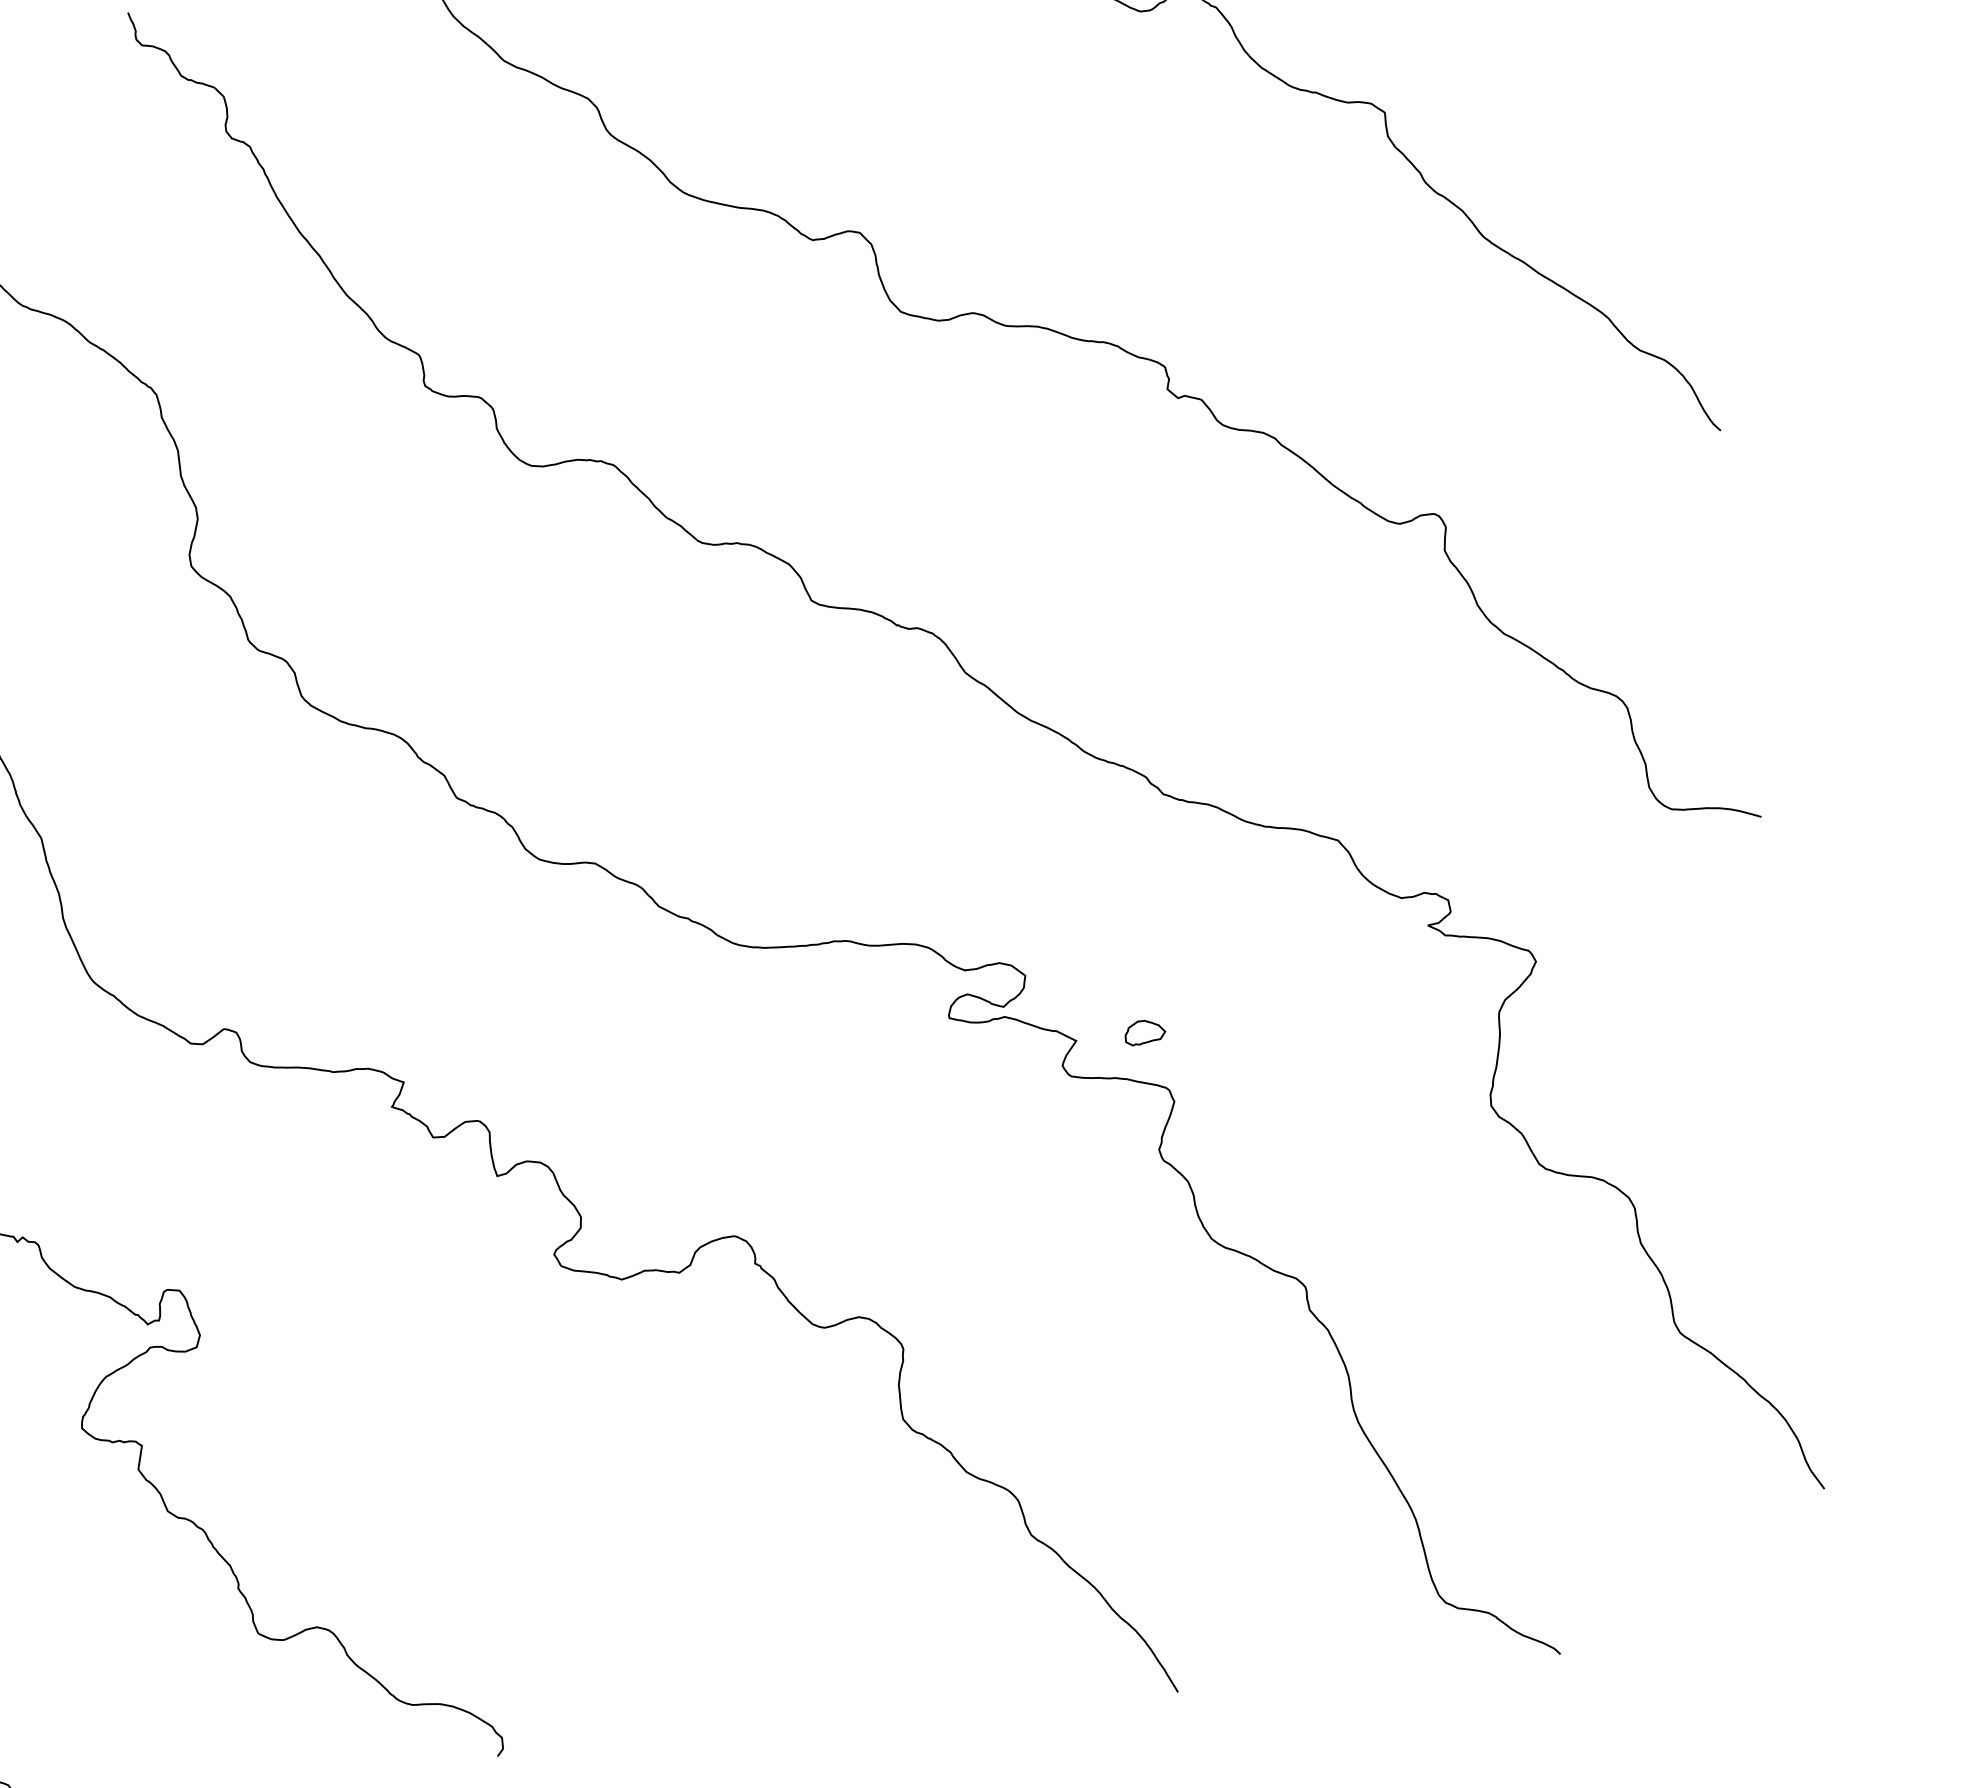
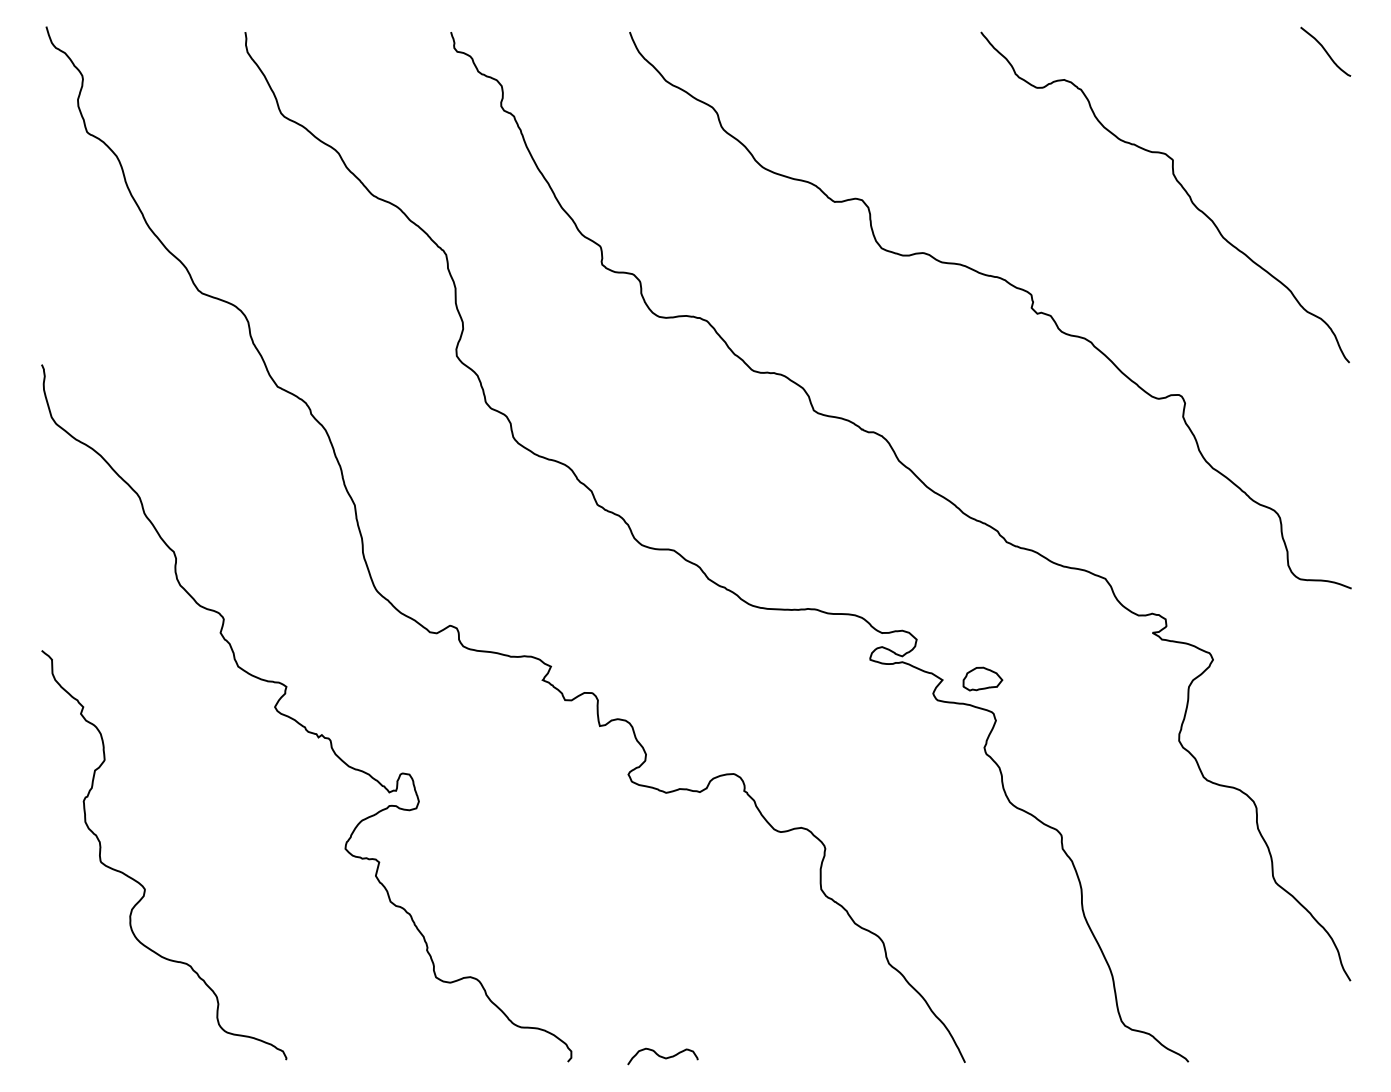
part: (1144, 1031) -> (982, 678), size x1.67
curve: (658, 1731) -> (662, 1056), added

